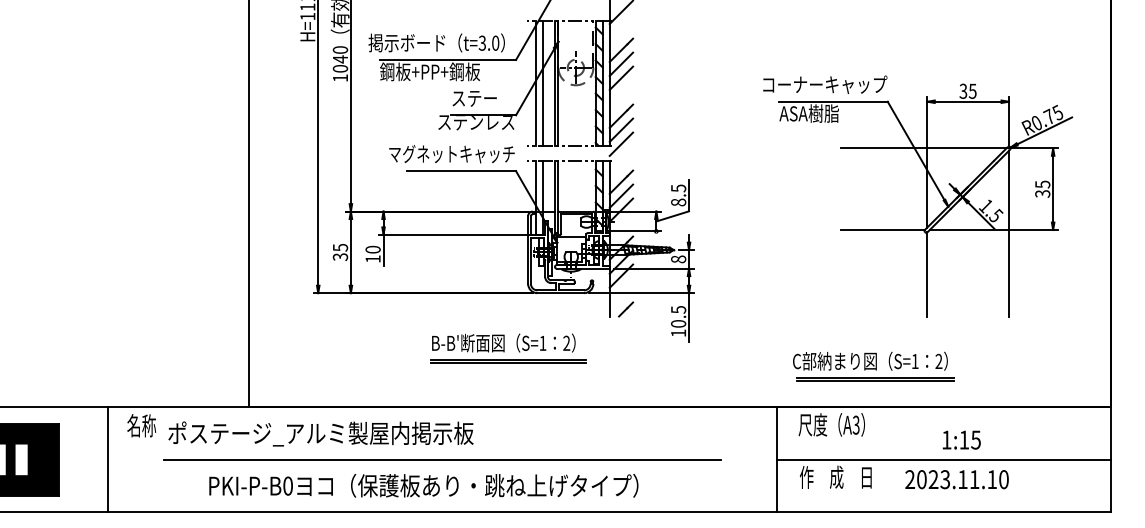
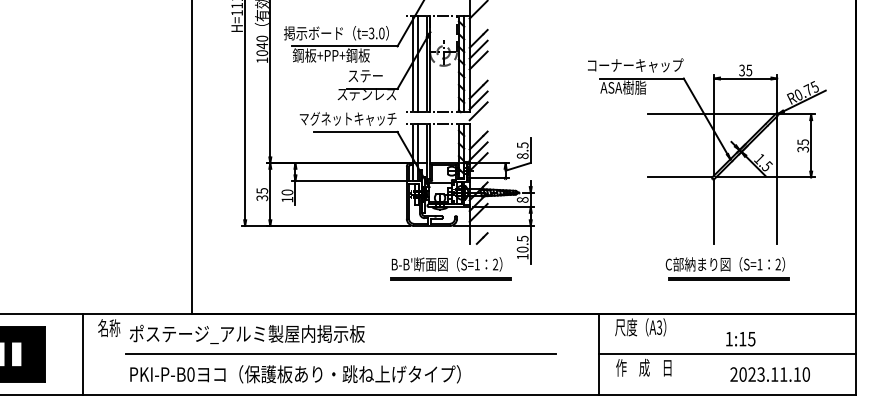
part: (508, 348) -> (450, 268), moved
part: (873, 366) -> (727, 268), moved
text: (956, 479) -> (769, 374), moved
text: (423, 486) -> (295, 374), moved

